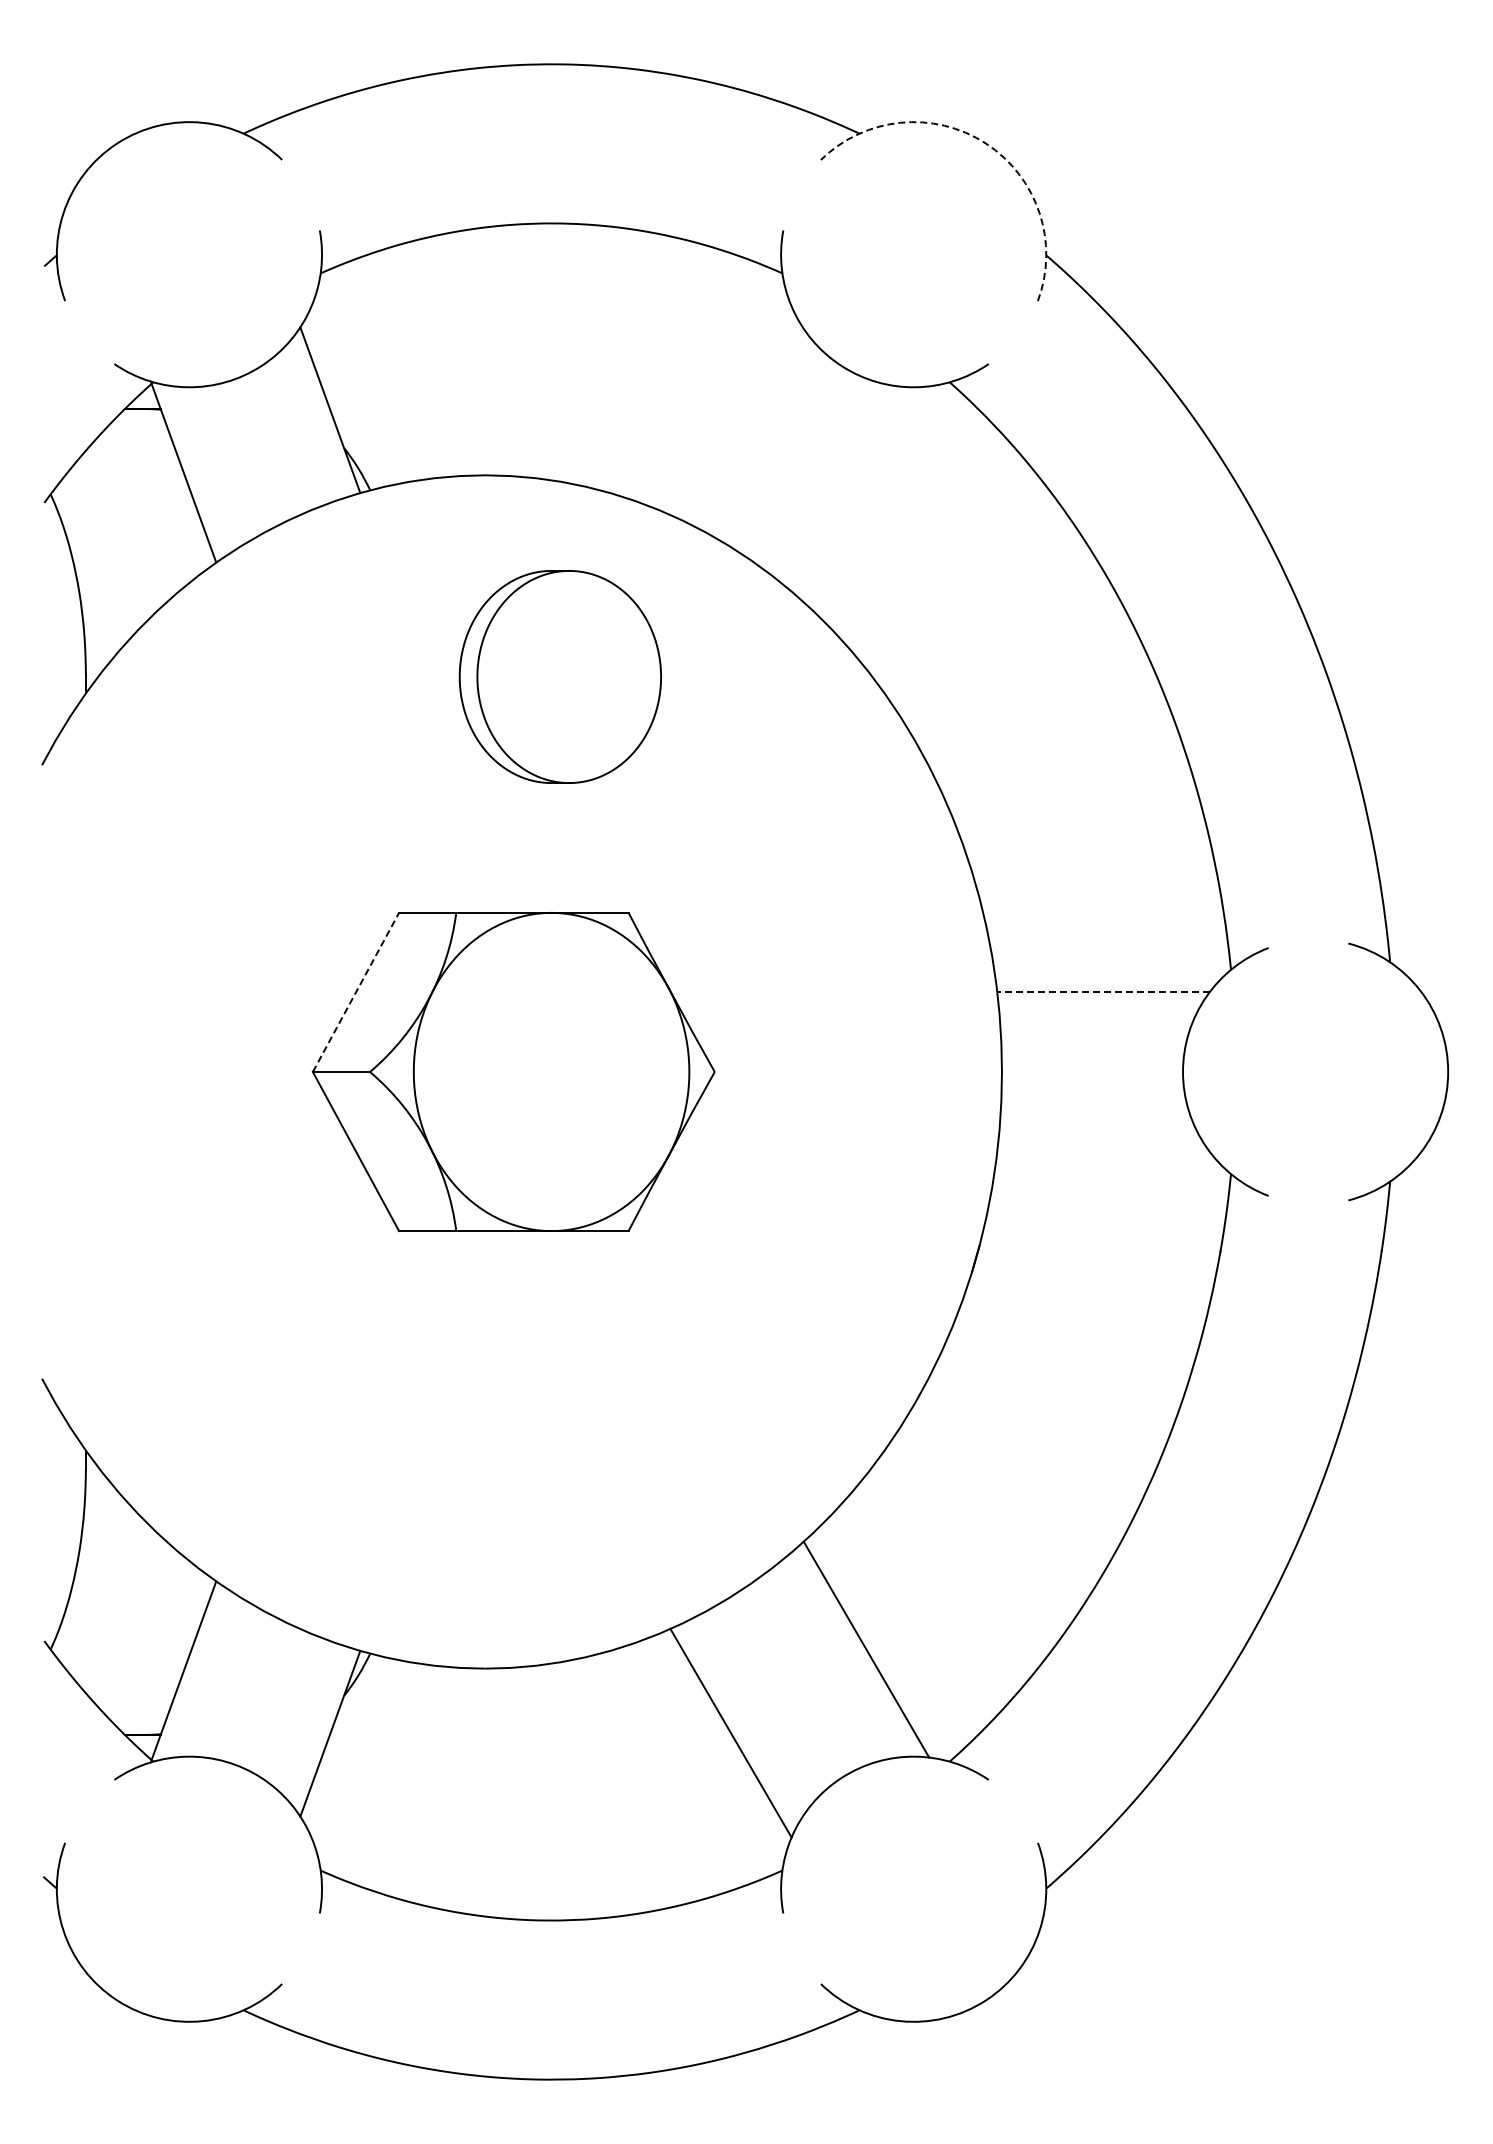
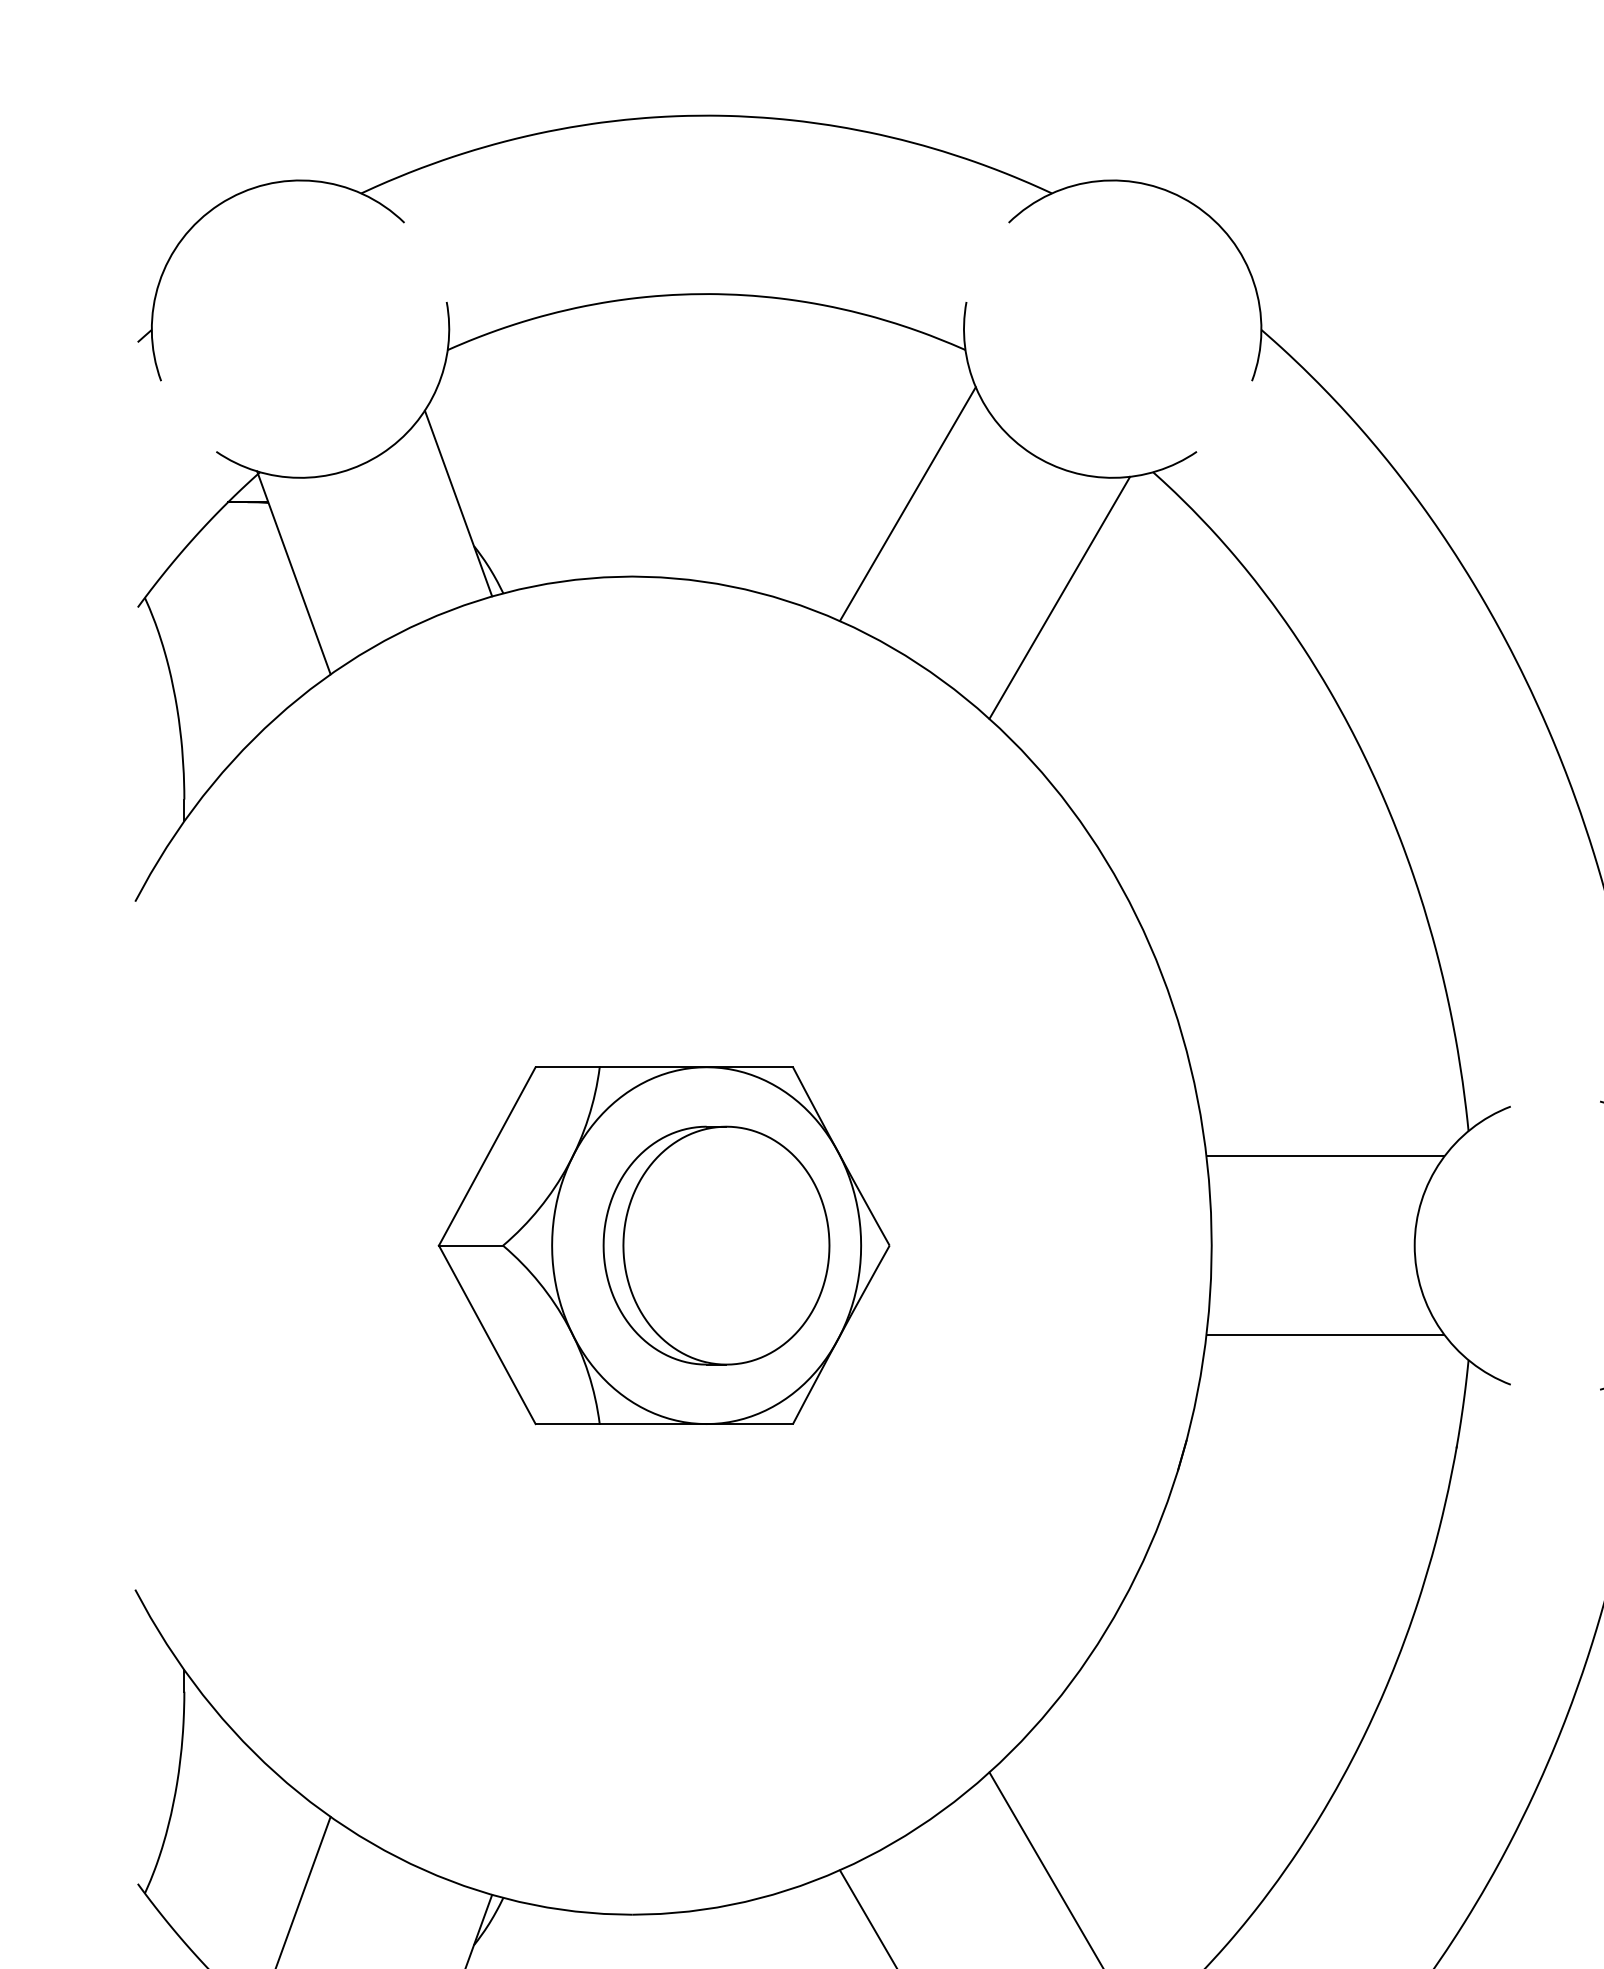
arc: (985, 143) -> (1193, 204), dashed -> solid
line: (730, 410) -> (907, 503), added
line: (866, 494) -> (1059, 598), added
part: (559, 676) -> (715, 1245), moved
line: (356, 991) -> (487, 1155), dashed -> solid
line: (1102, 992) -> (1324, 1156), dashed -> solid
line: (1103, 1151) -> (1325, 1334), added

